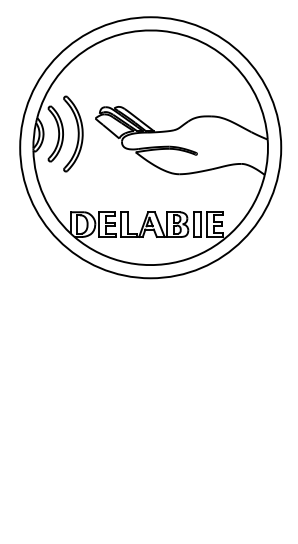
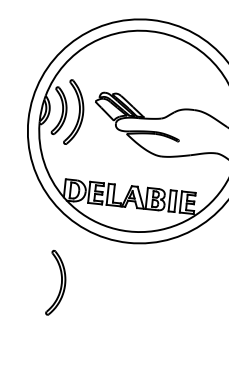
part: (73, 333) -> (57, 282), added

